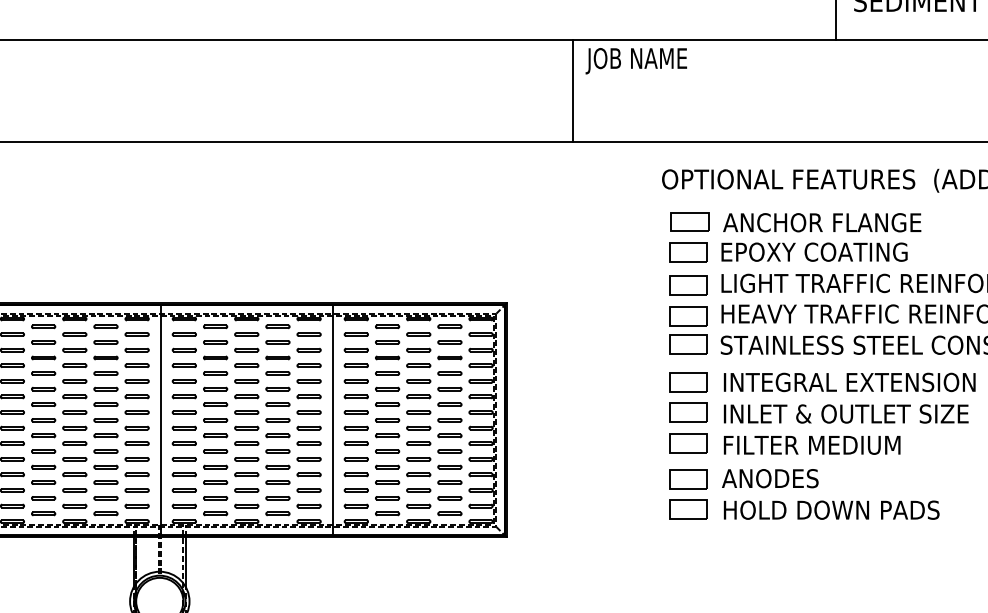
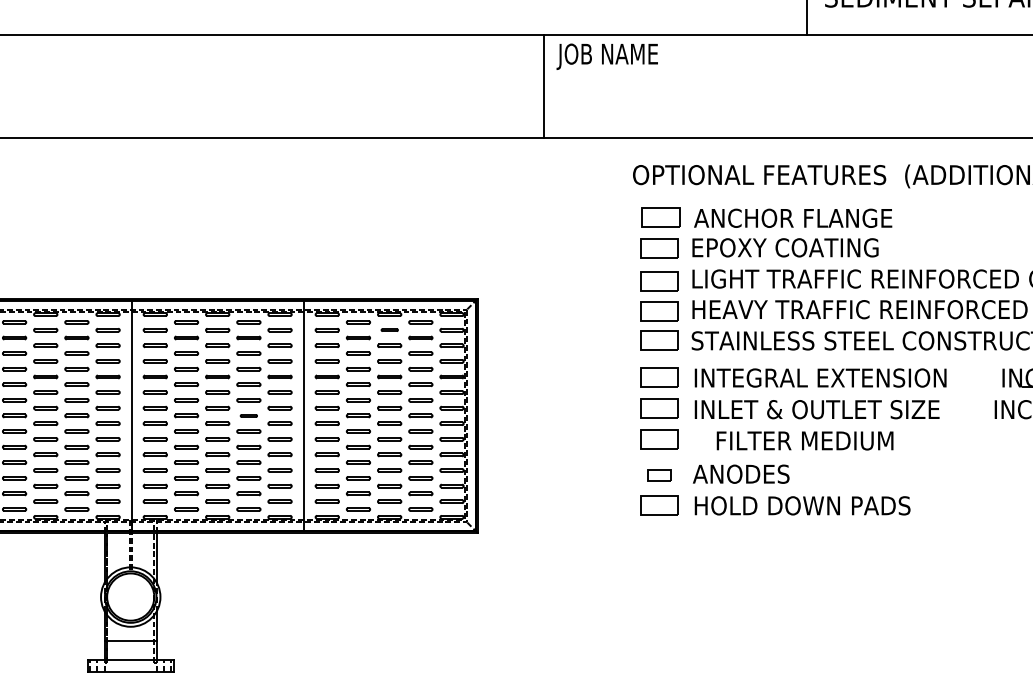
part: (418, 333) -> (389, 329), size x0.7
part: (277, 419) -> (248, 415), size x0.7
text: (811, 444) -> (804, 440), moved
part: (688, 479) -> (659, 475), size x0.6

